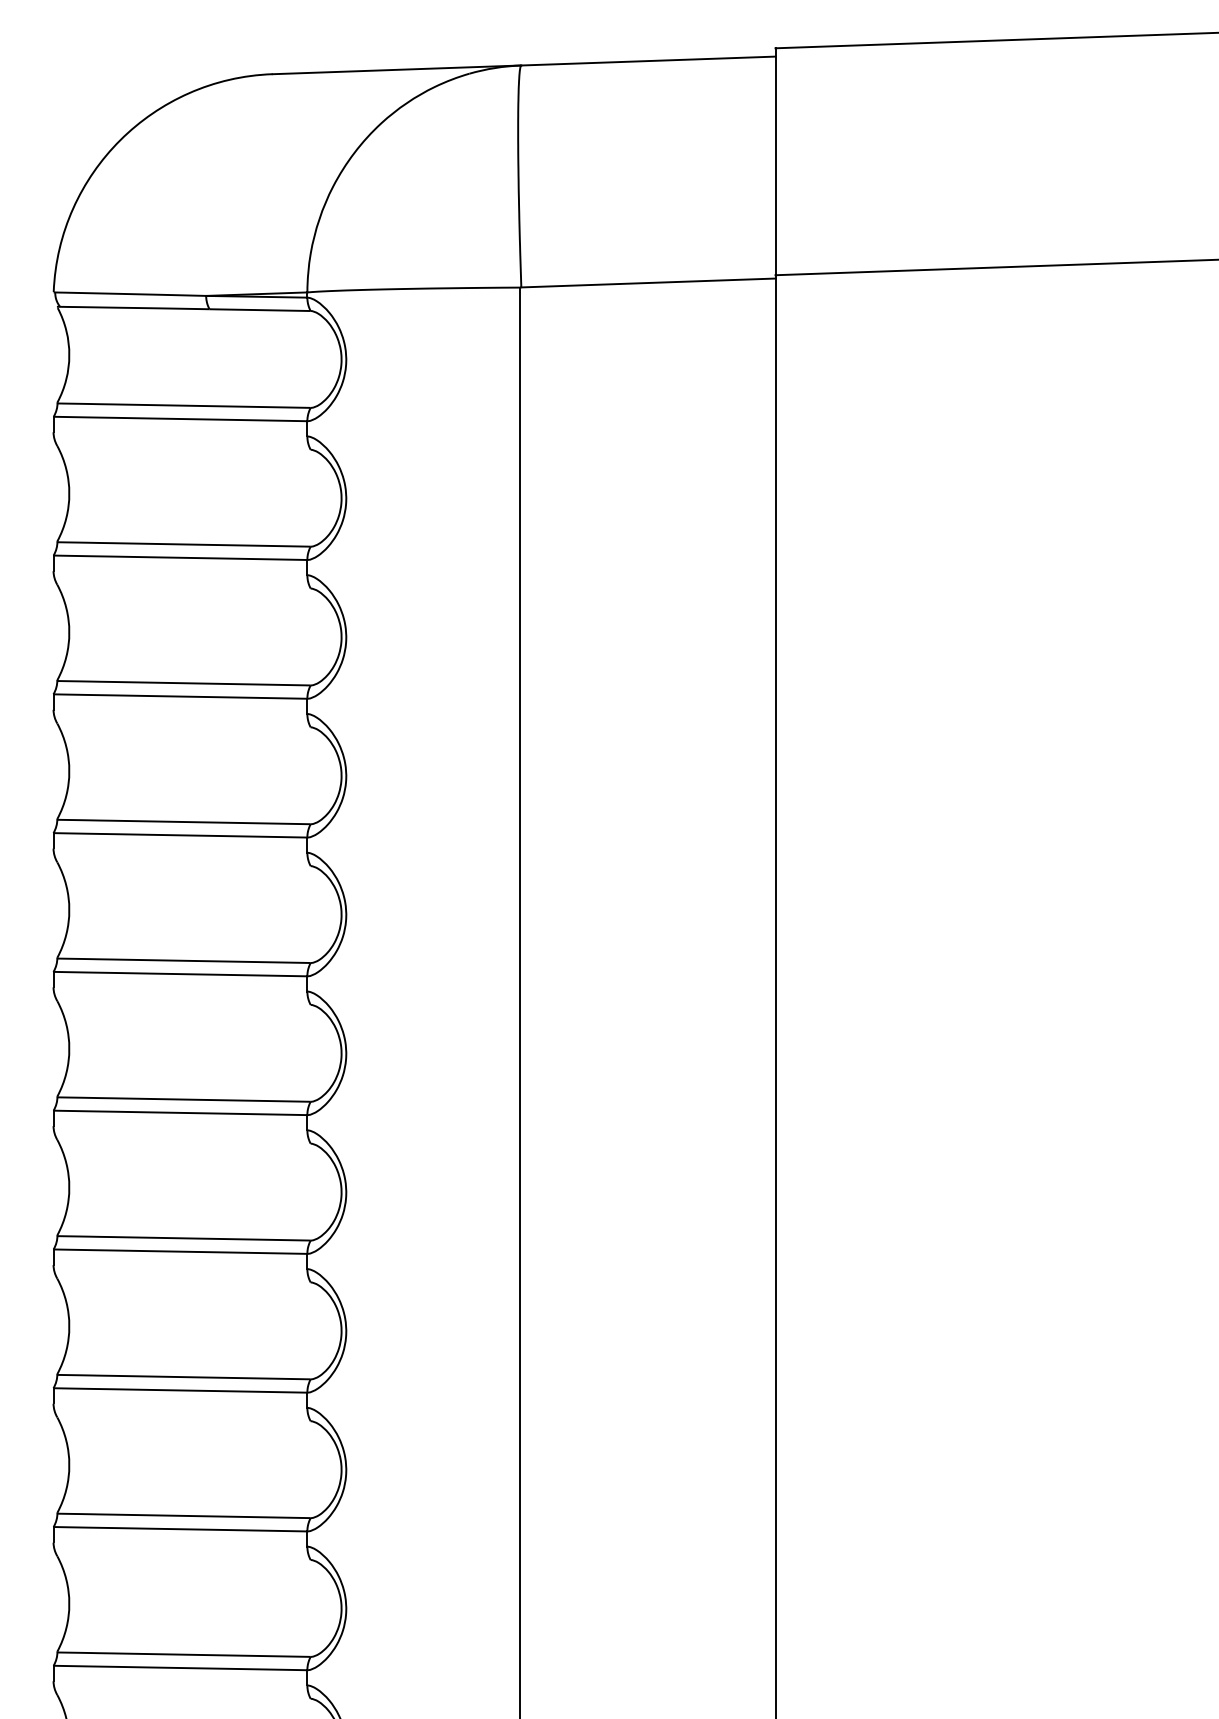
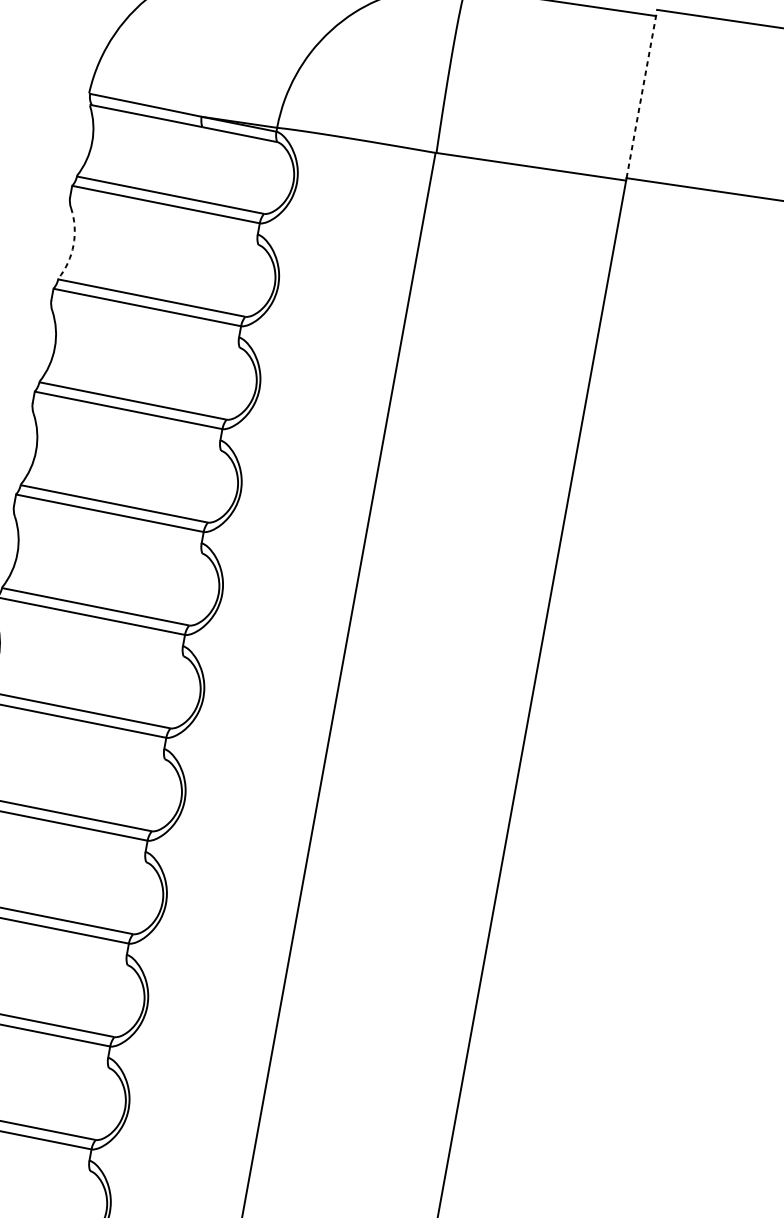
line: (775, 161) -> (641, 93), solid -> dashed
arc: (69, 493) -> (73, 244), solid -> dashed

